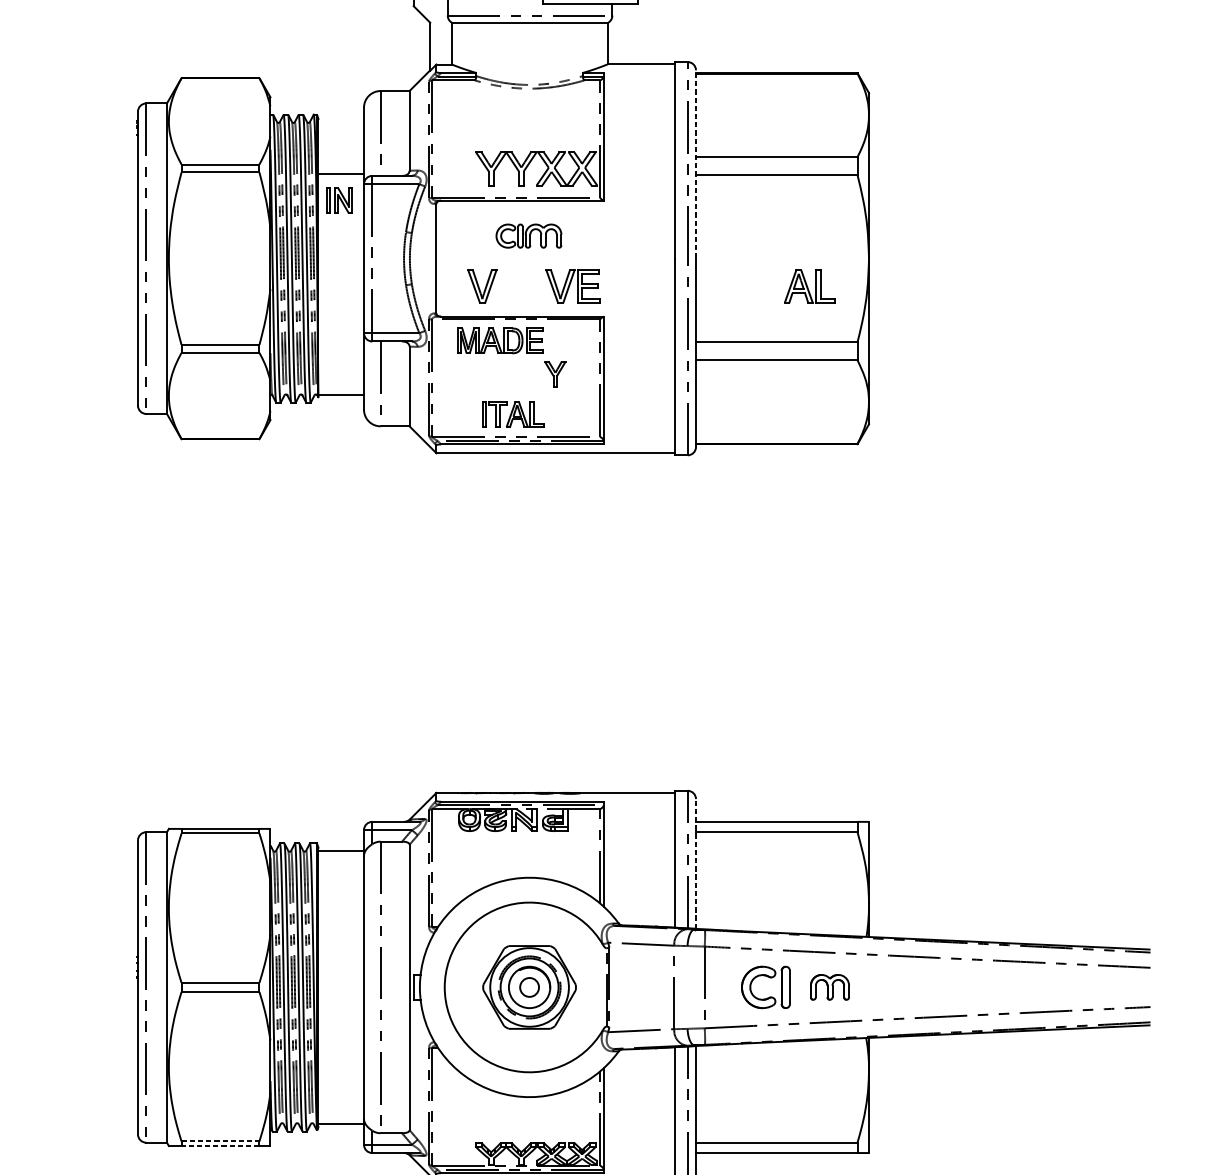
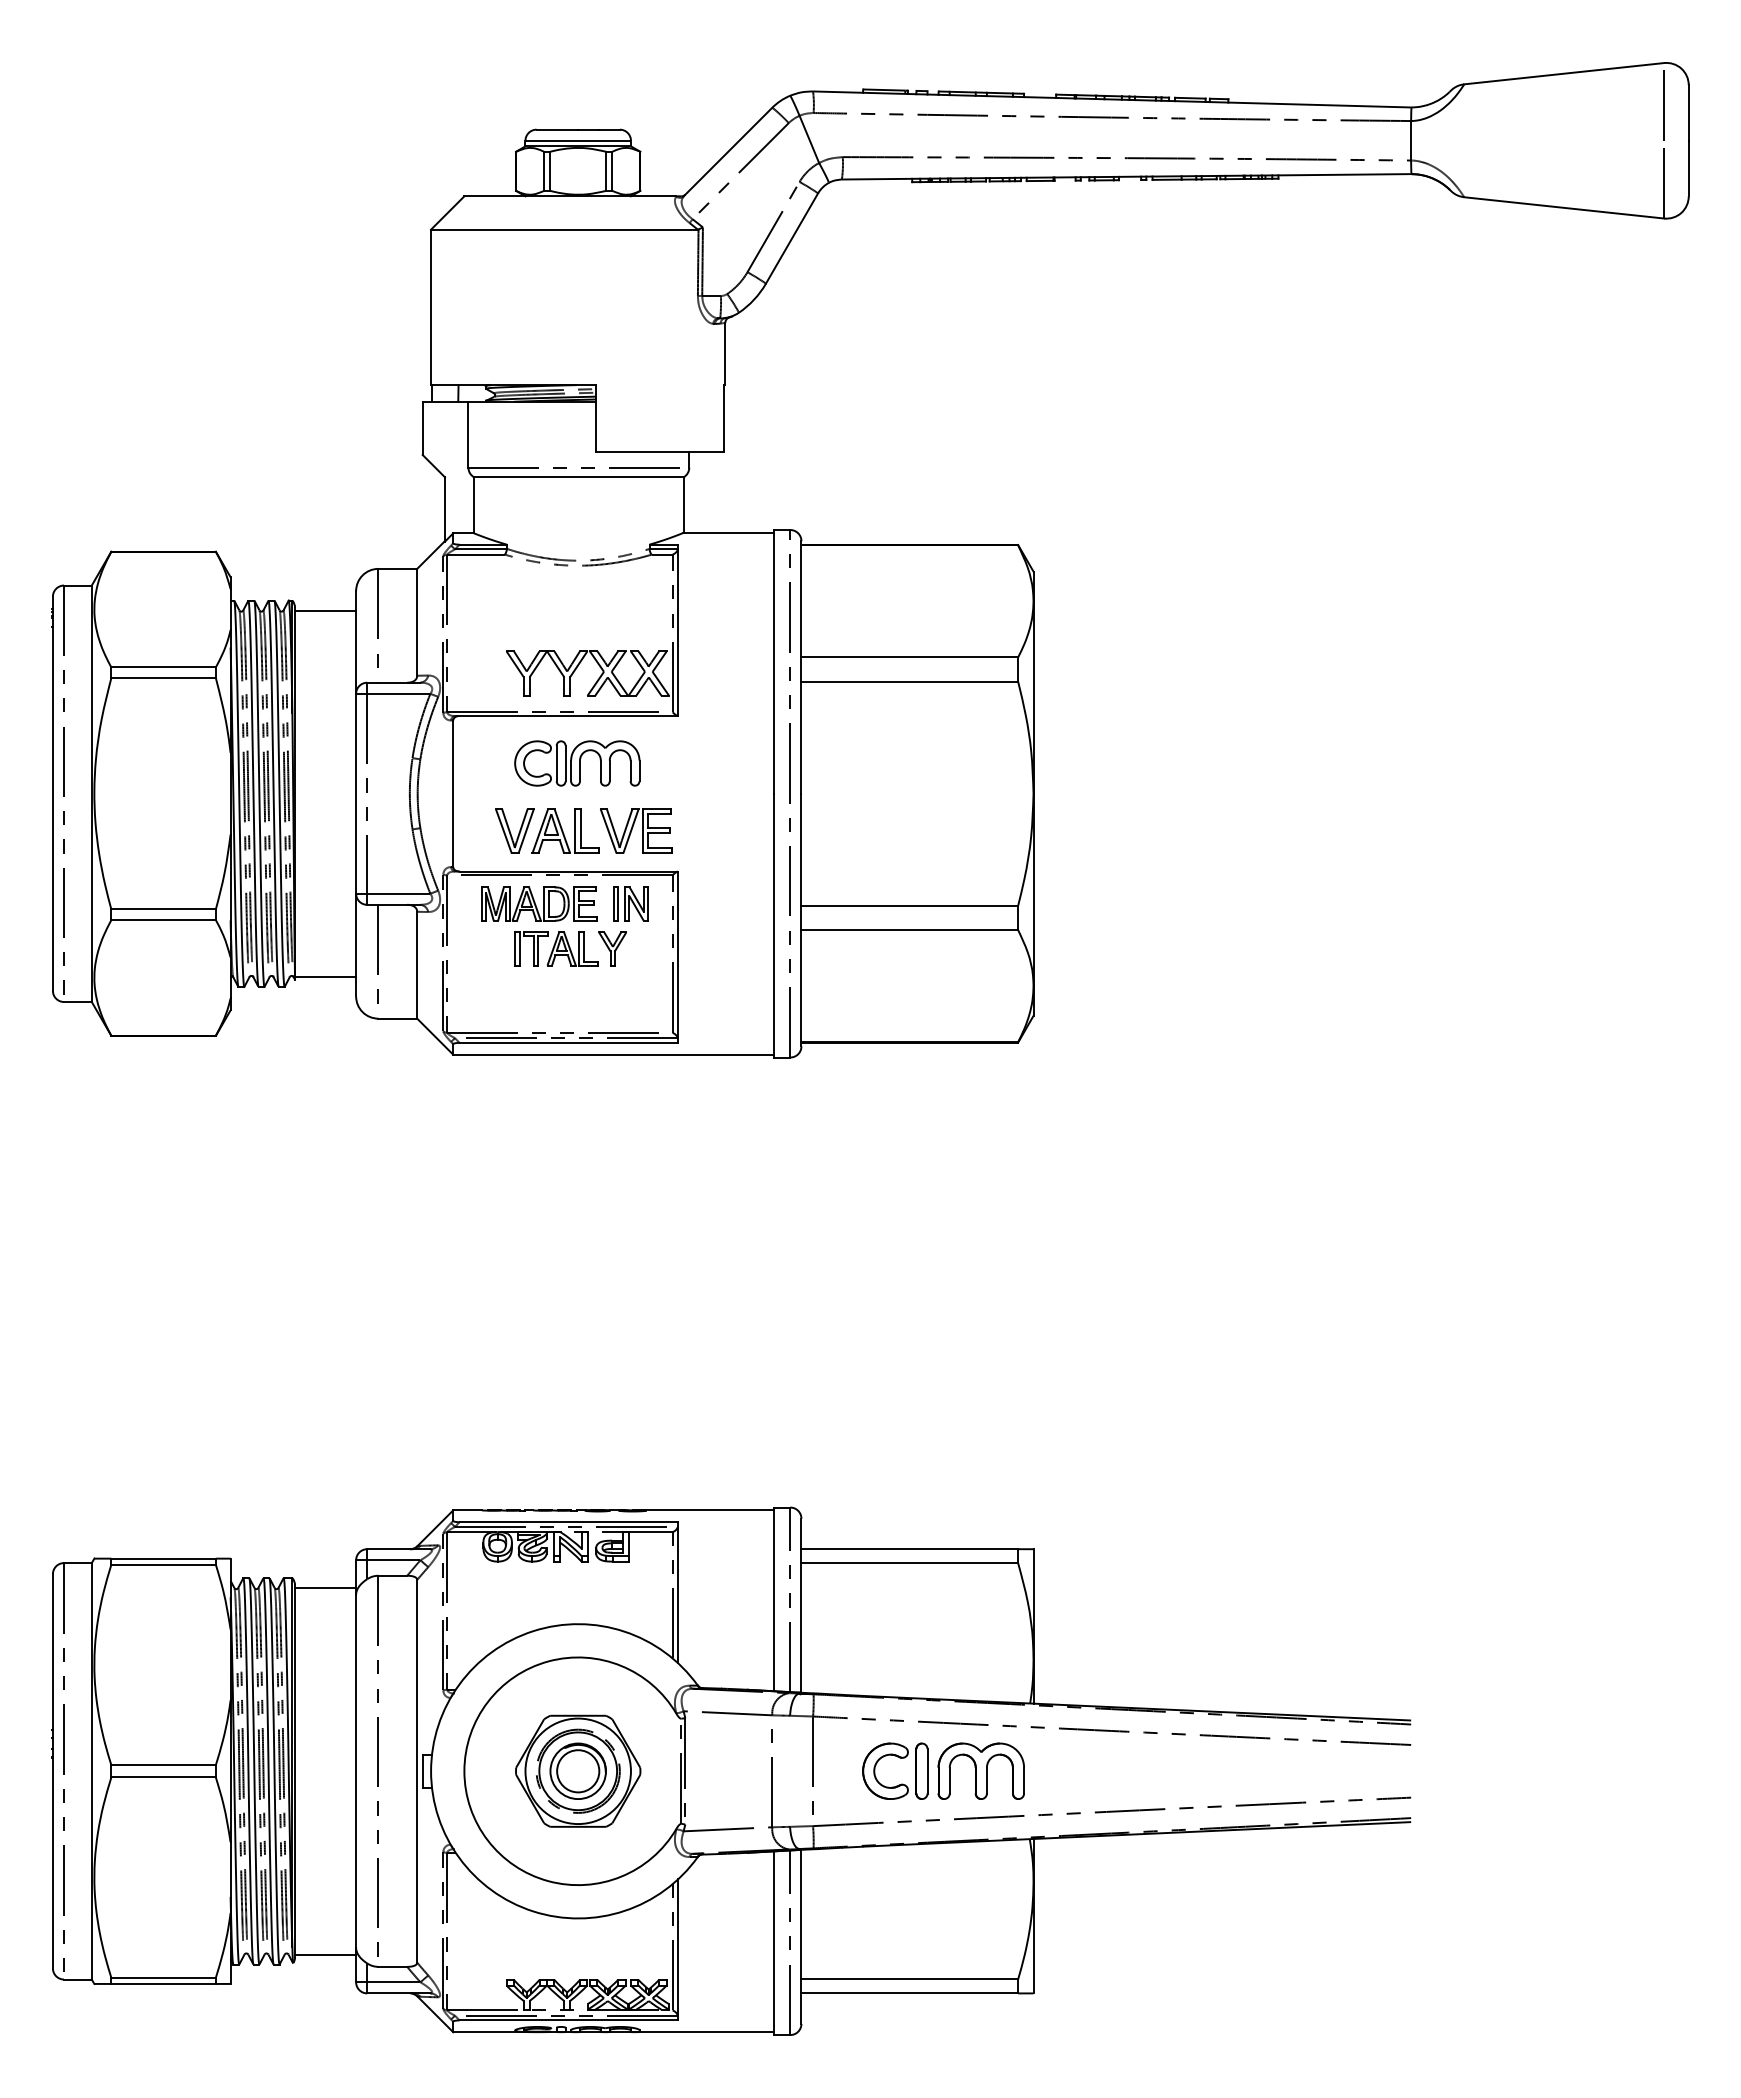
line: (696, 163) -> (801, 666), dashed -> solid
line: (341, 173) -> (325, 610), moved
part: (338, 200) -> (630, 903), moved
part: (529, 236) -> (577, 763), size x1.43
part: (809, 286) -> (565, 830), moved
part: (513, 414) -> (556, 948), moved
line: (696, 863) -> (801, 1605), dashed -> solid
part: (829, 986) -> (980, 1770), size x1.67
circle: (529, 987) -> (578, 1771), size x1.67
line: (221, 1141) -> (164, 1977), dashed -> solid
line: (220, 1145) -> (163, 1983), dashed -> solid

